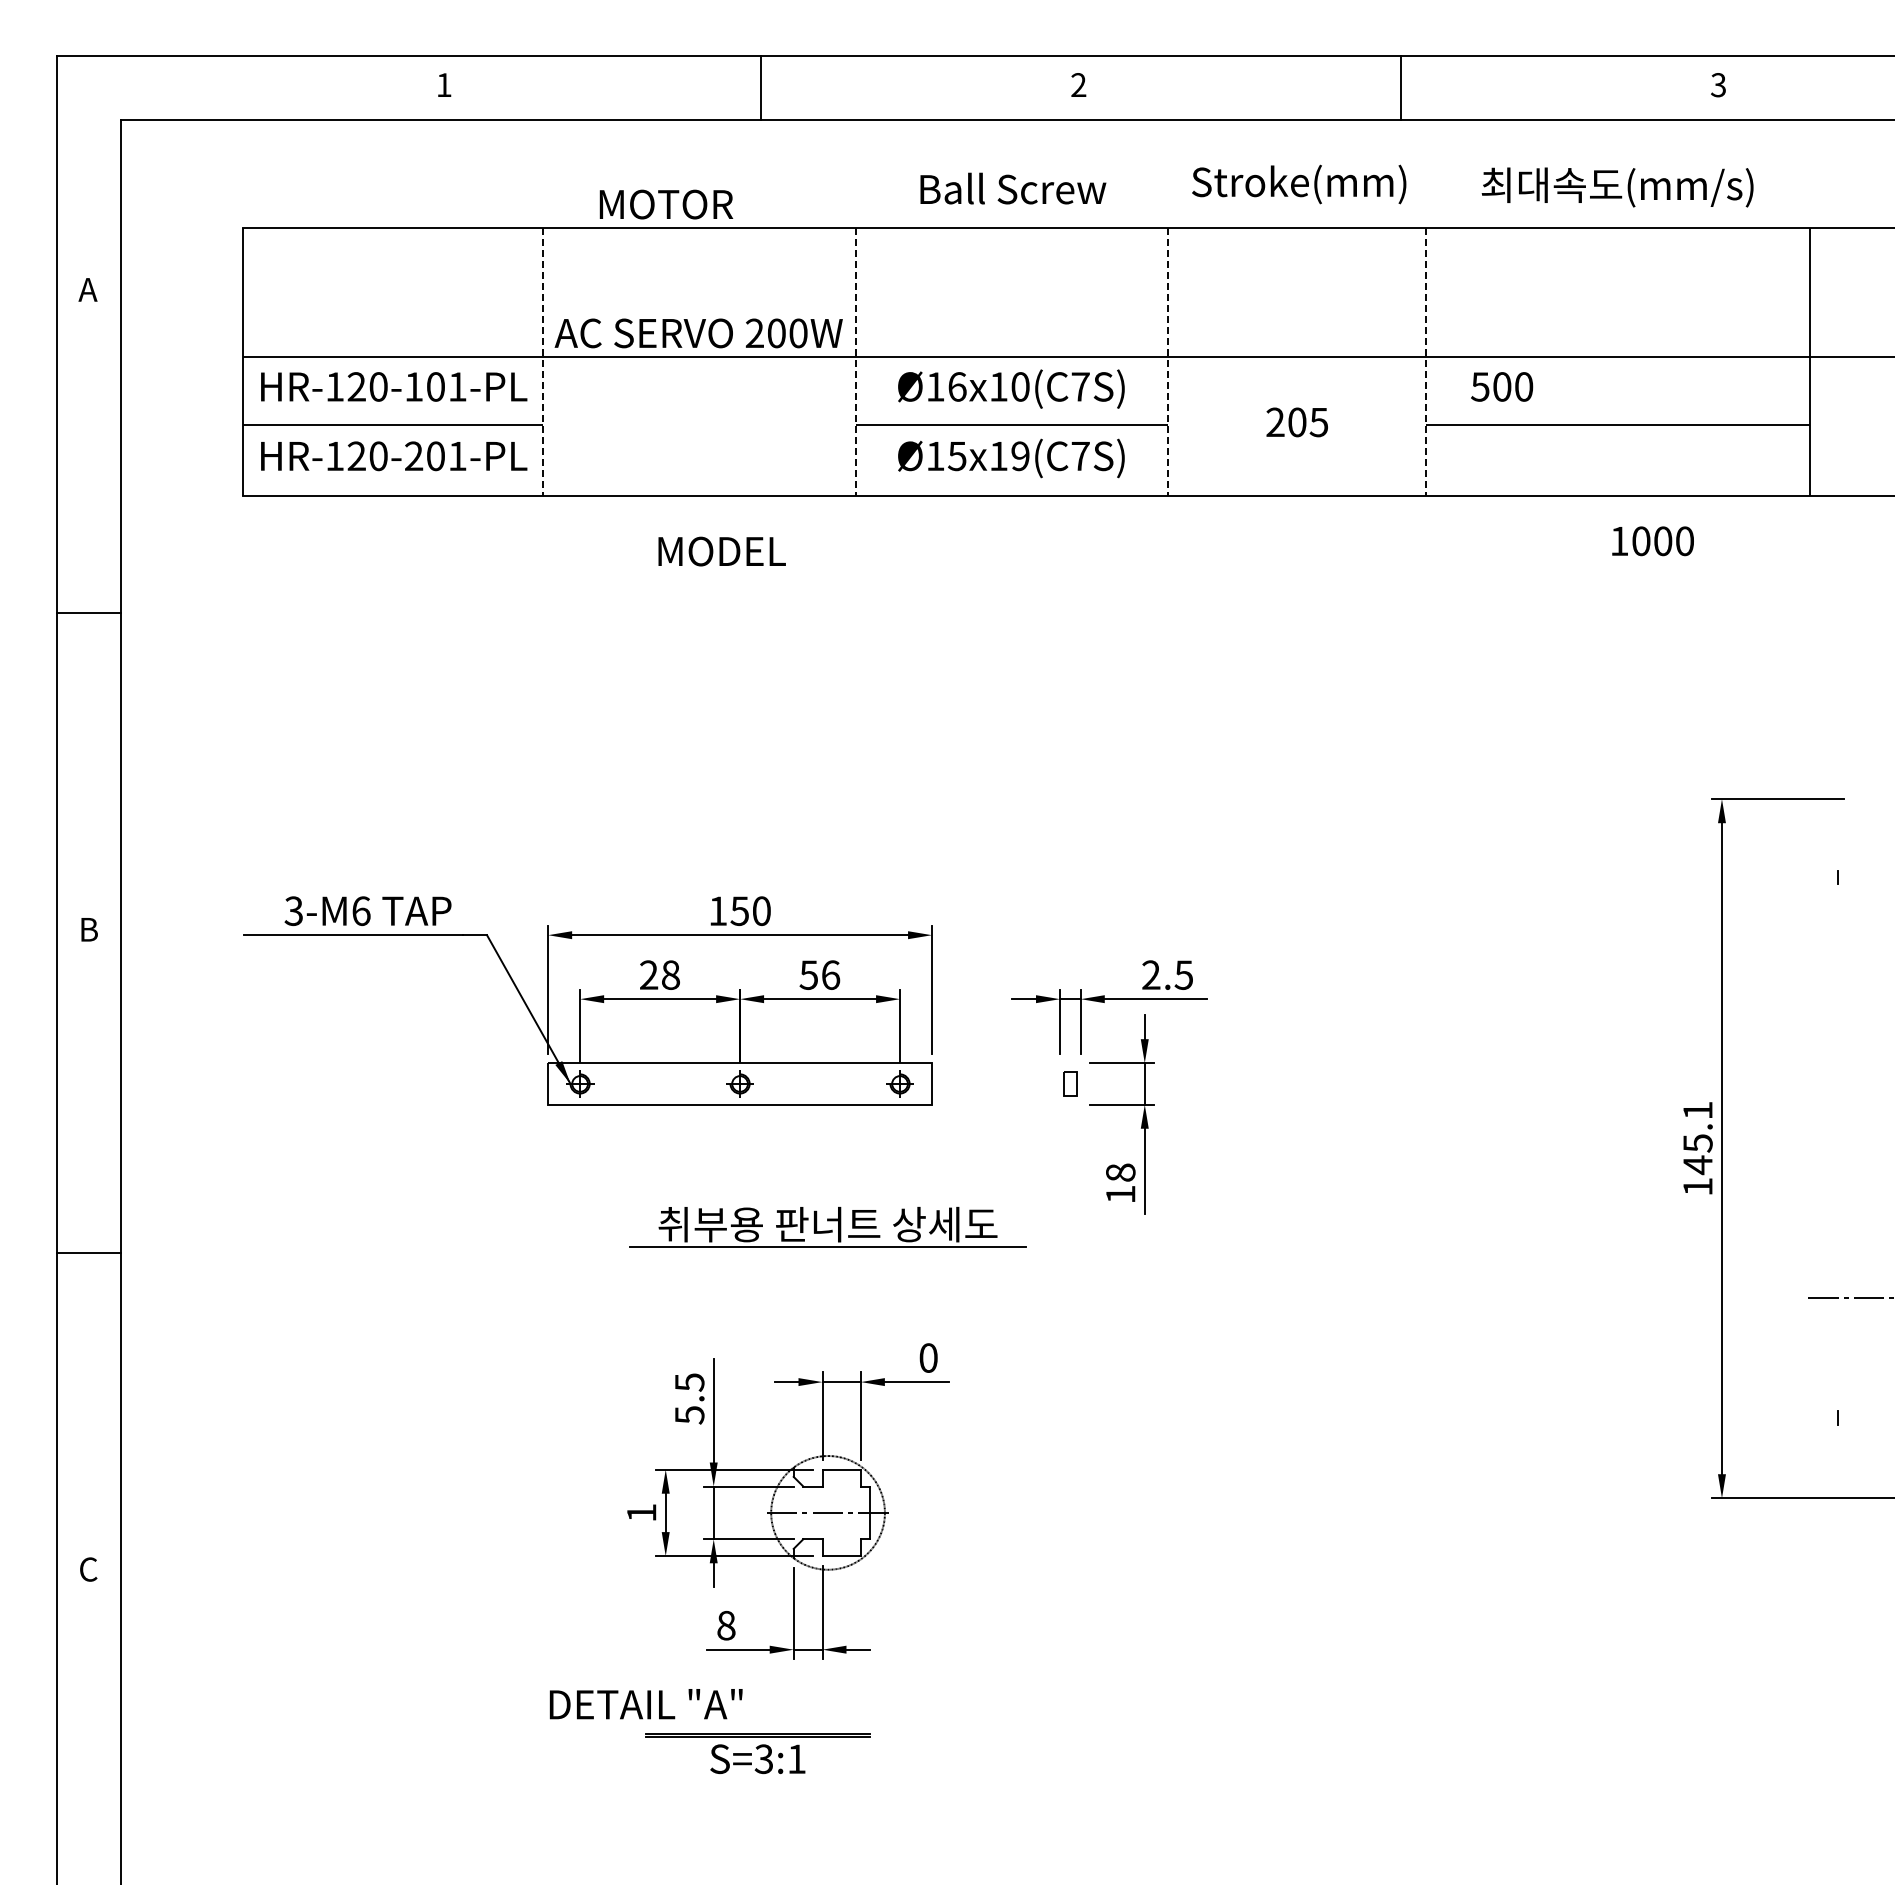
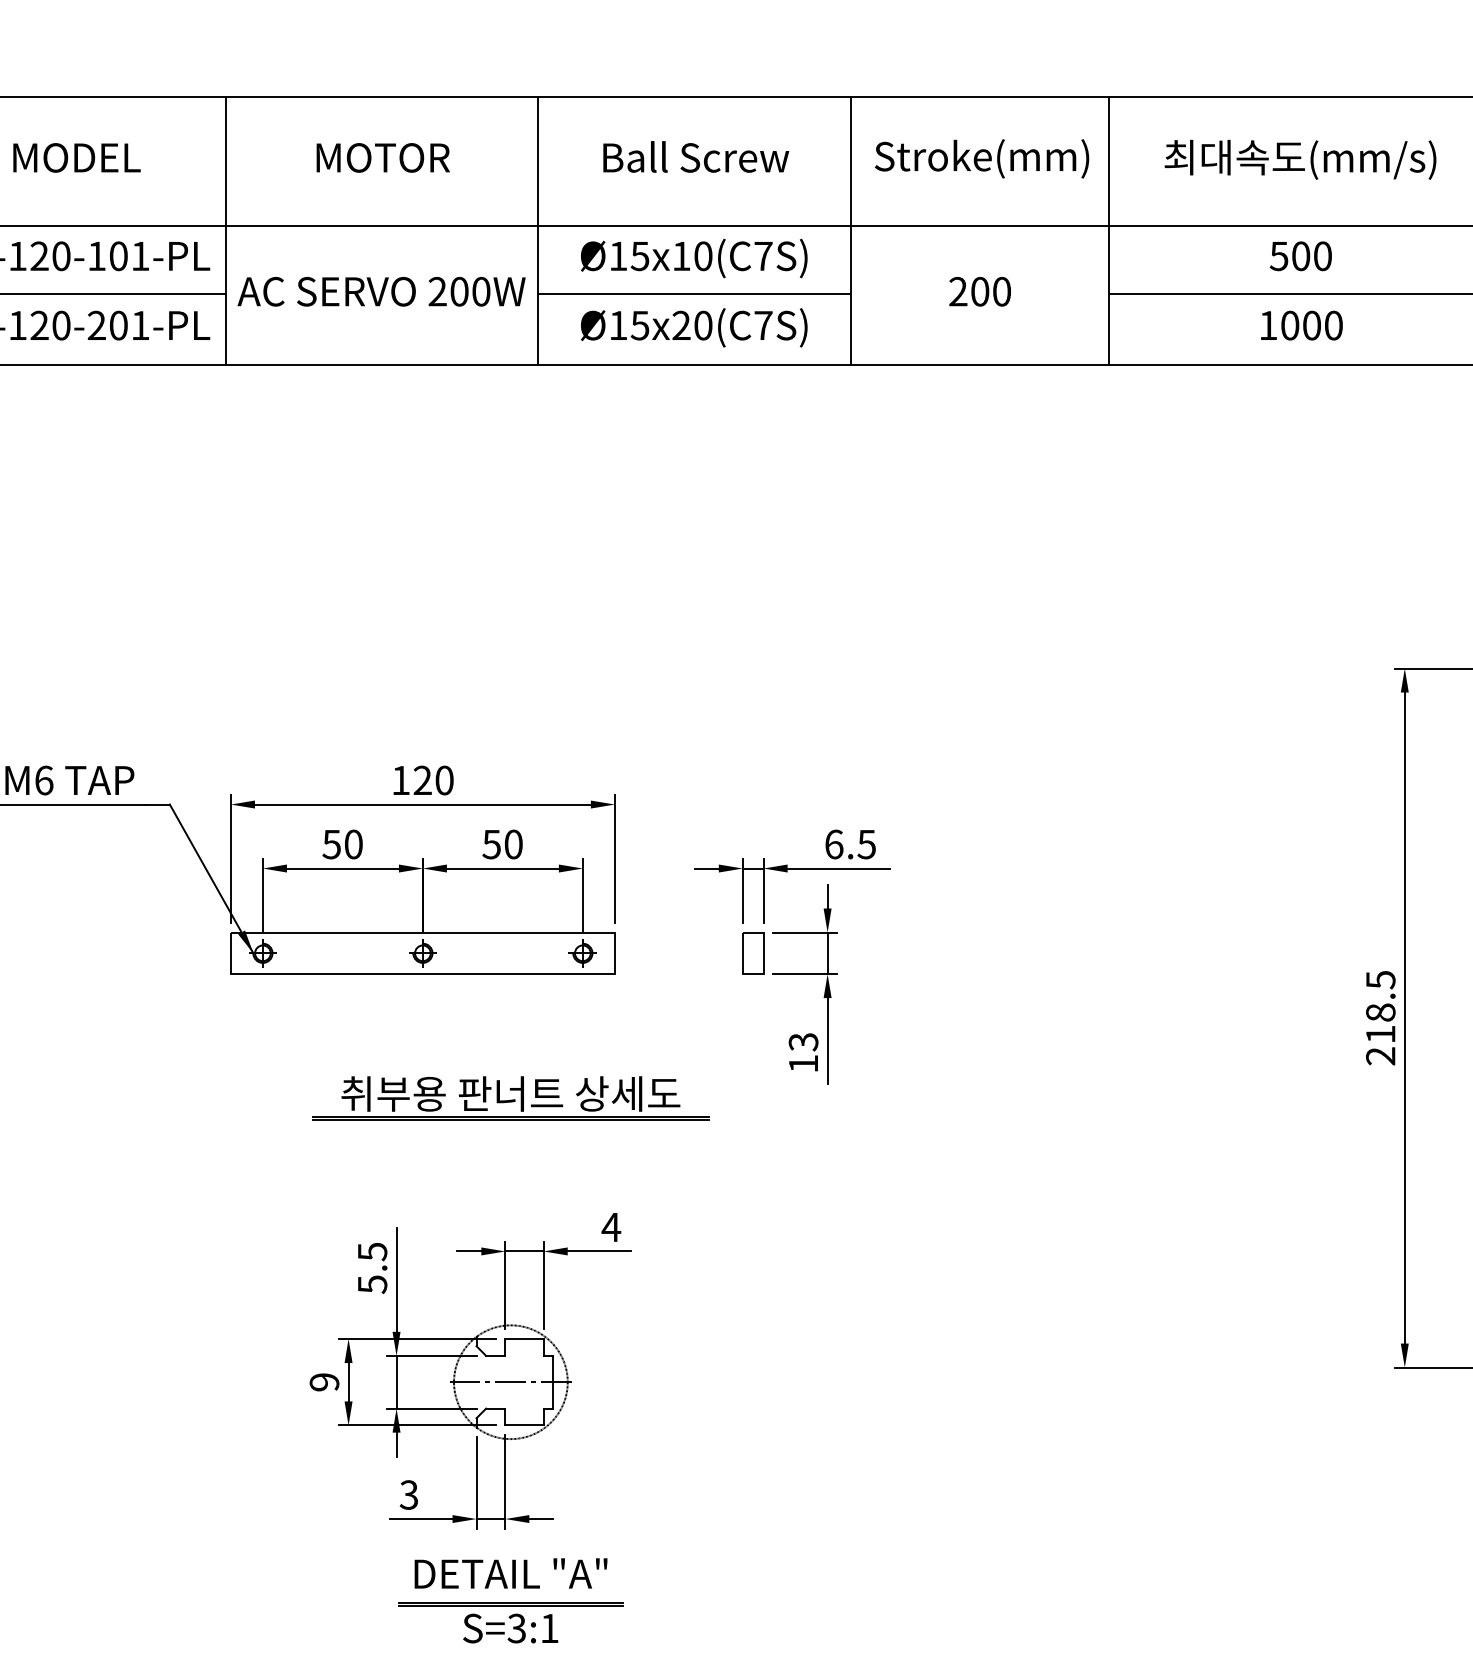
text: (1299, 184) -> (982, 158), moved
text: (1617, 187) -> (1300, 159), moved
text: (1013, 188) -> (696, 156), moved
text: (666, 204) -> (383, 157), moved
text: (698, 333) -> (381, 291), moved
line: (542, 361) -> (225, 230), dashed -> solid
line: (855, 361) -> (538, 230), dashed -> solid
line: (1168, 361) -> (851, 230), dashed -> solid
line: (1426, 361) -> (1109, 230), dashed -> solid
text: (957, 386) -> (640, 255), Ø16x10(C7S) -> Ø15x10(C7S)
text: (1502, 386) -> (1301, 255), moved
text: (1318, 422) -> (1001, 291), 205 -> 200
text: (1009, 456) -> (692, 325), Ø15x19(C7S) -> Ø15x20(C7S)
text: (1652, 541) -> (1301, 325), moved
text: (721, 551) -> (76, 157), moved
text: (739, 911) -> (422, 780), 150 -> 120
text: (659, 974) -> (342, 843), 28 -> 50
text: (831, 974) -> (514, 843), 56 -> 50
text: (1151, 974) -> (834, 843), 2.5 -> 6.5
part: (1070, 1083) -> (753, 952), size x1.67
text: (1697, 1148) -> (1380, 1017), 145.1 -> 218.5
text: (1120, 1172) -> (803, 1041), 18 -> 13
line: (827, 1250) -> (510, 1119), added
text: (928, 1357) -> (611, 1226), 0 -> 4
text: (641, 1512) -> (324, 1381), 1 -> 9
text: (726, 1625) -> (409, 1494), 8 -> 3
text: (645, 1704) -> (510, 1573), moved
part: (757, 1753) -> (510, 1622), moved

